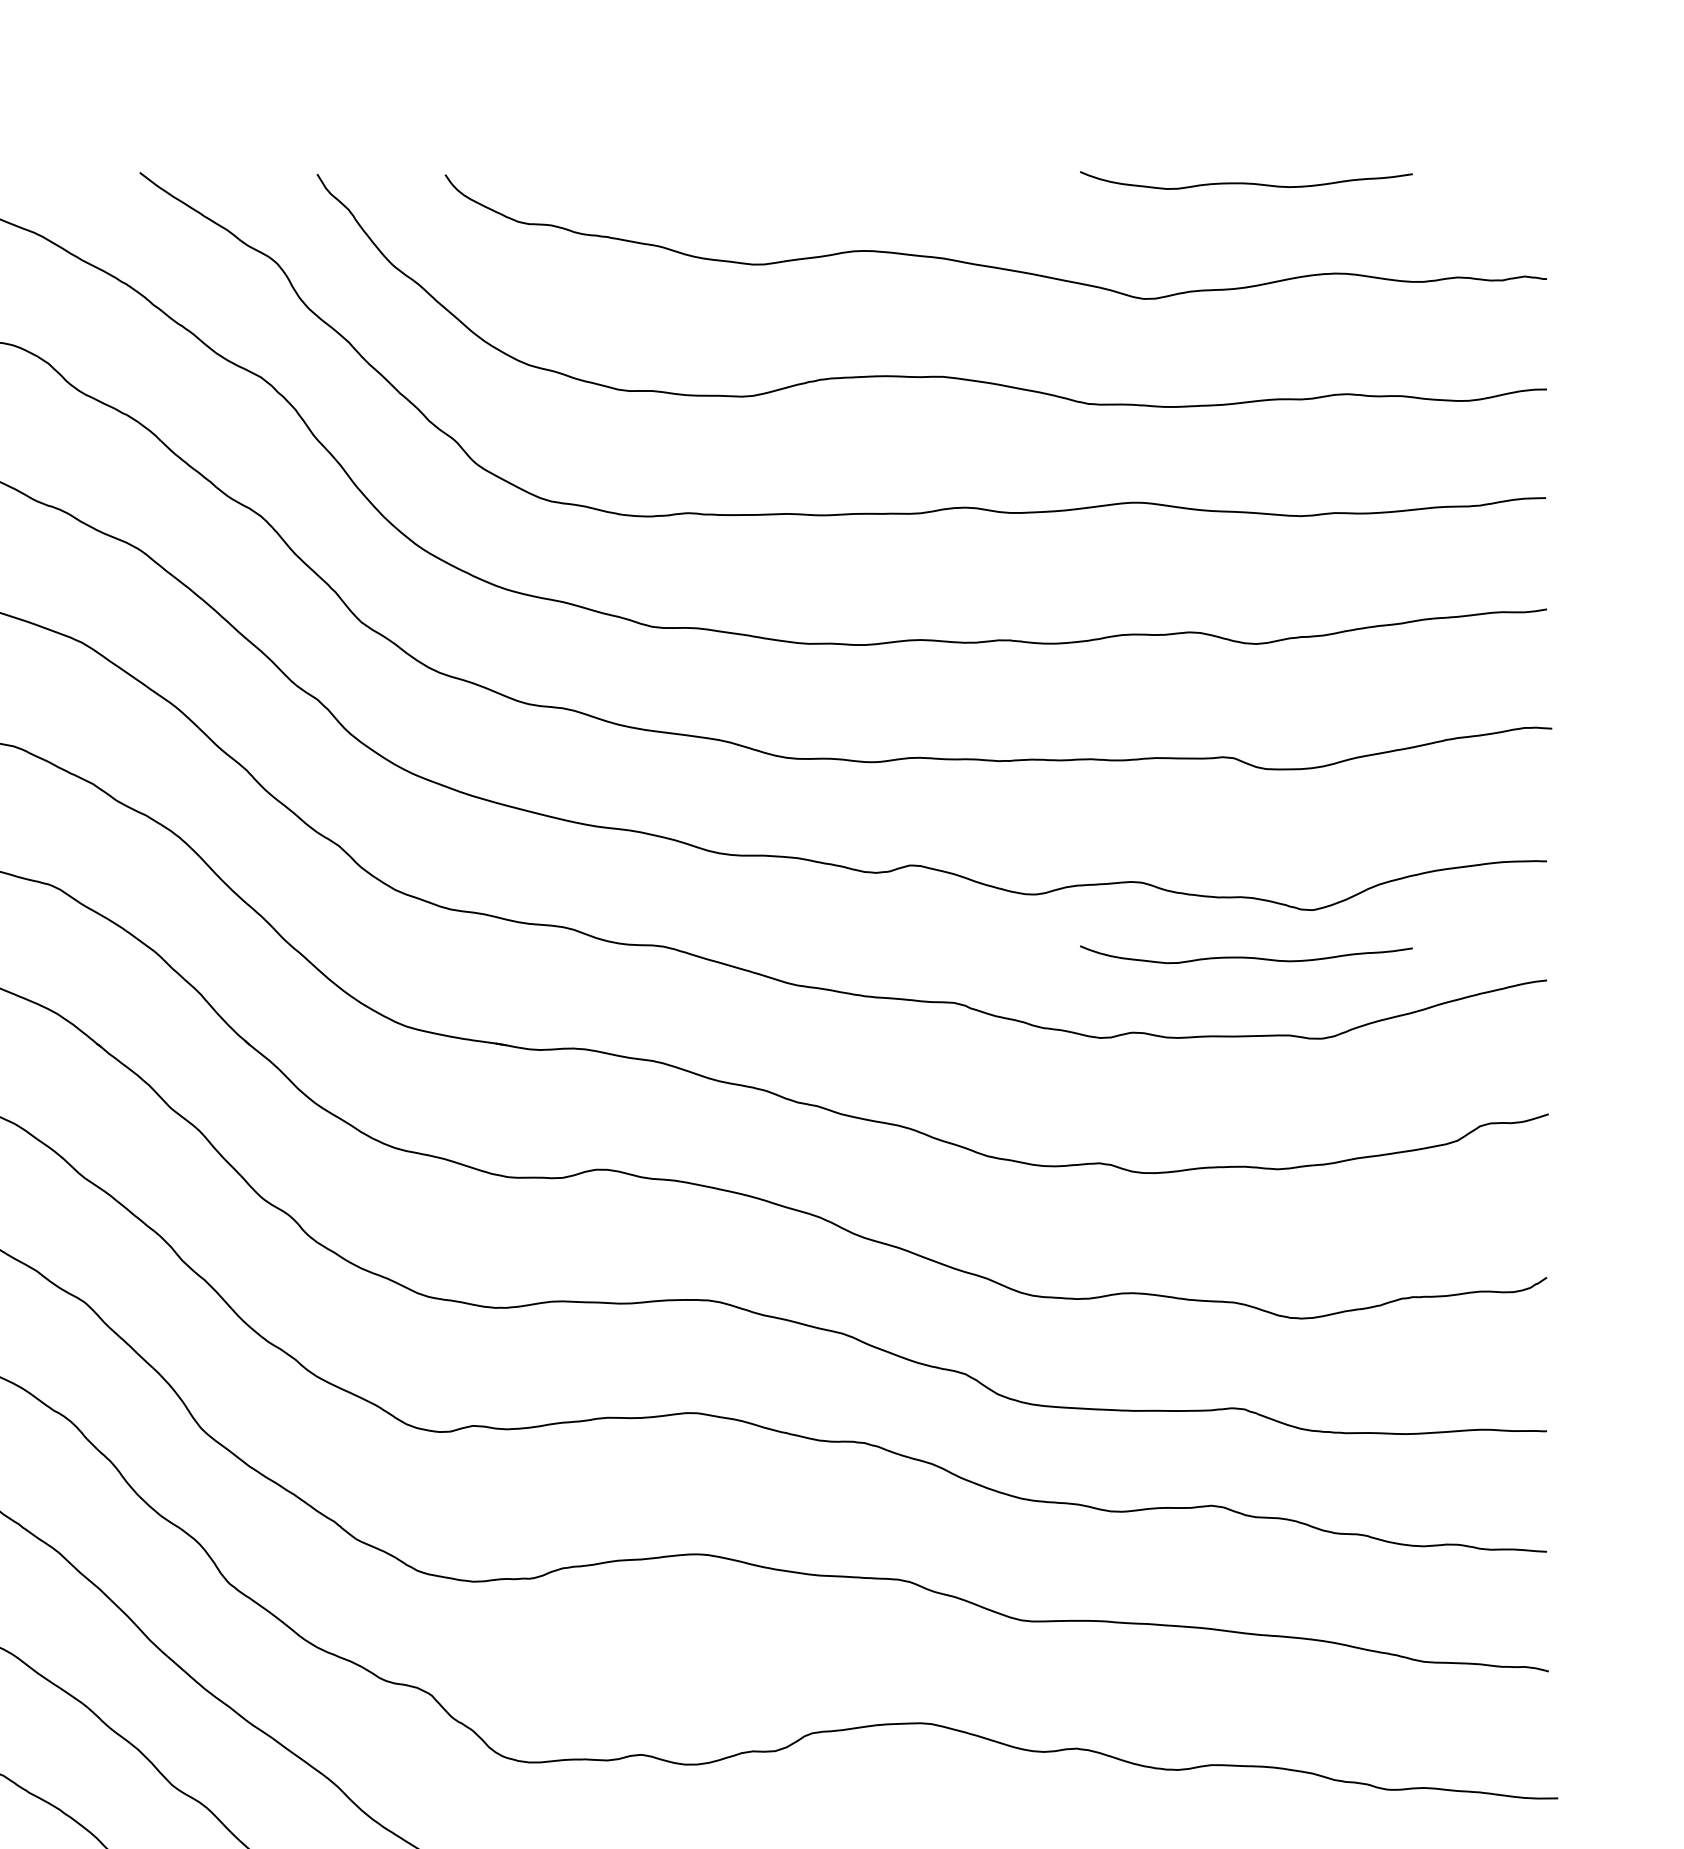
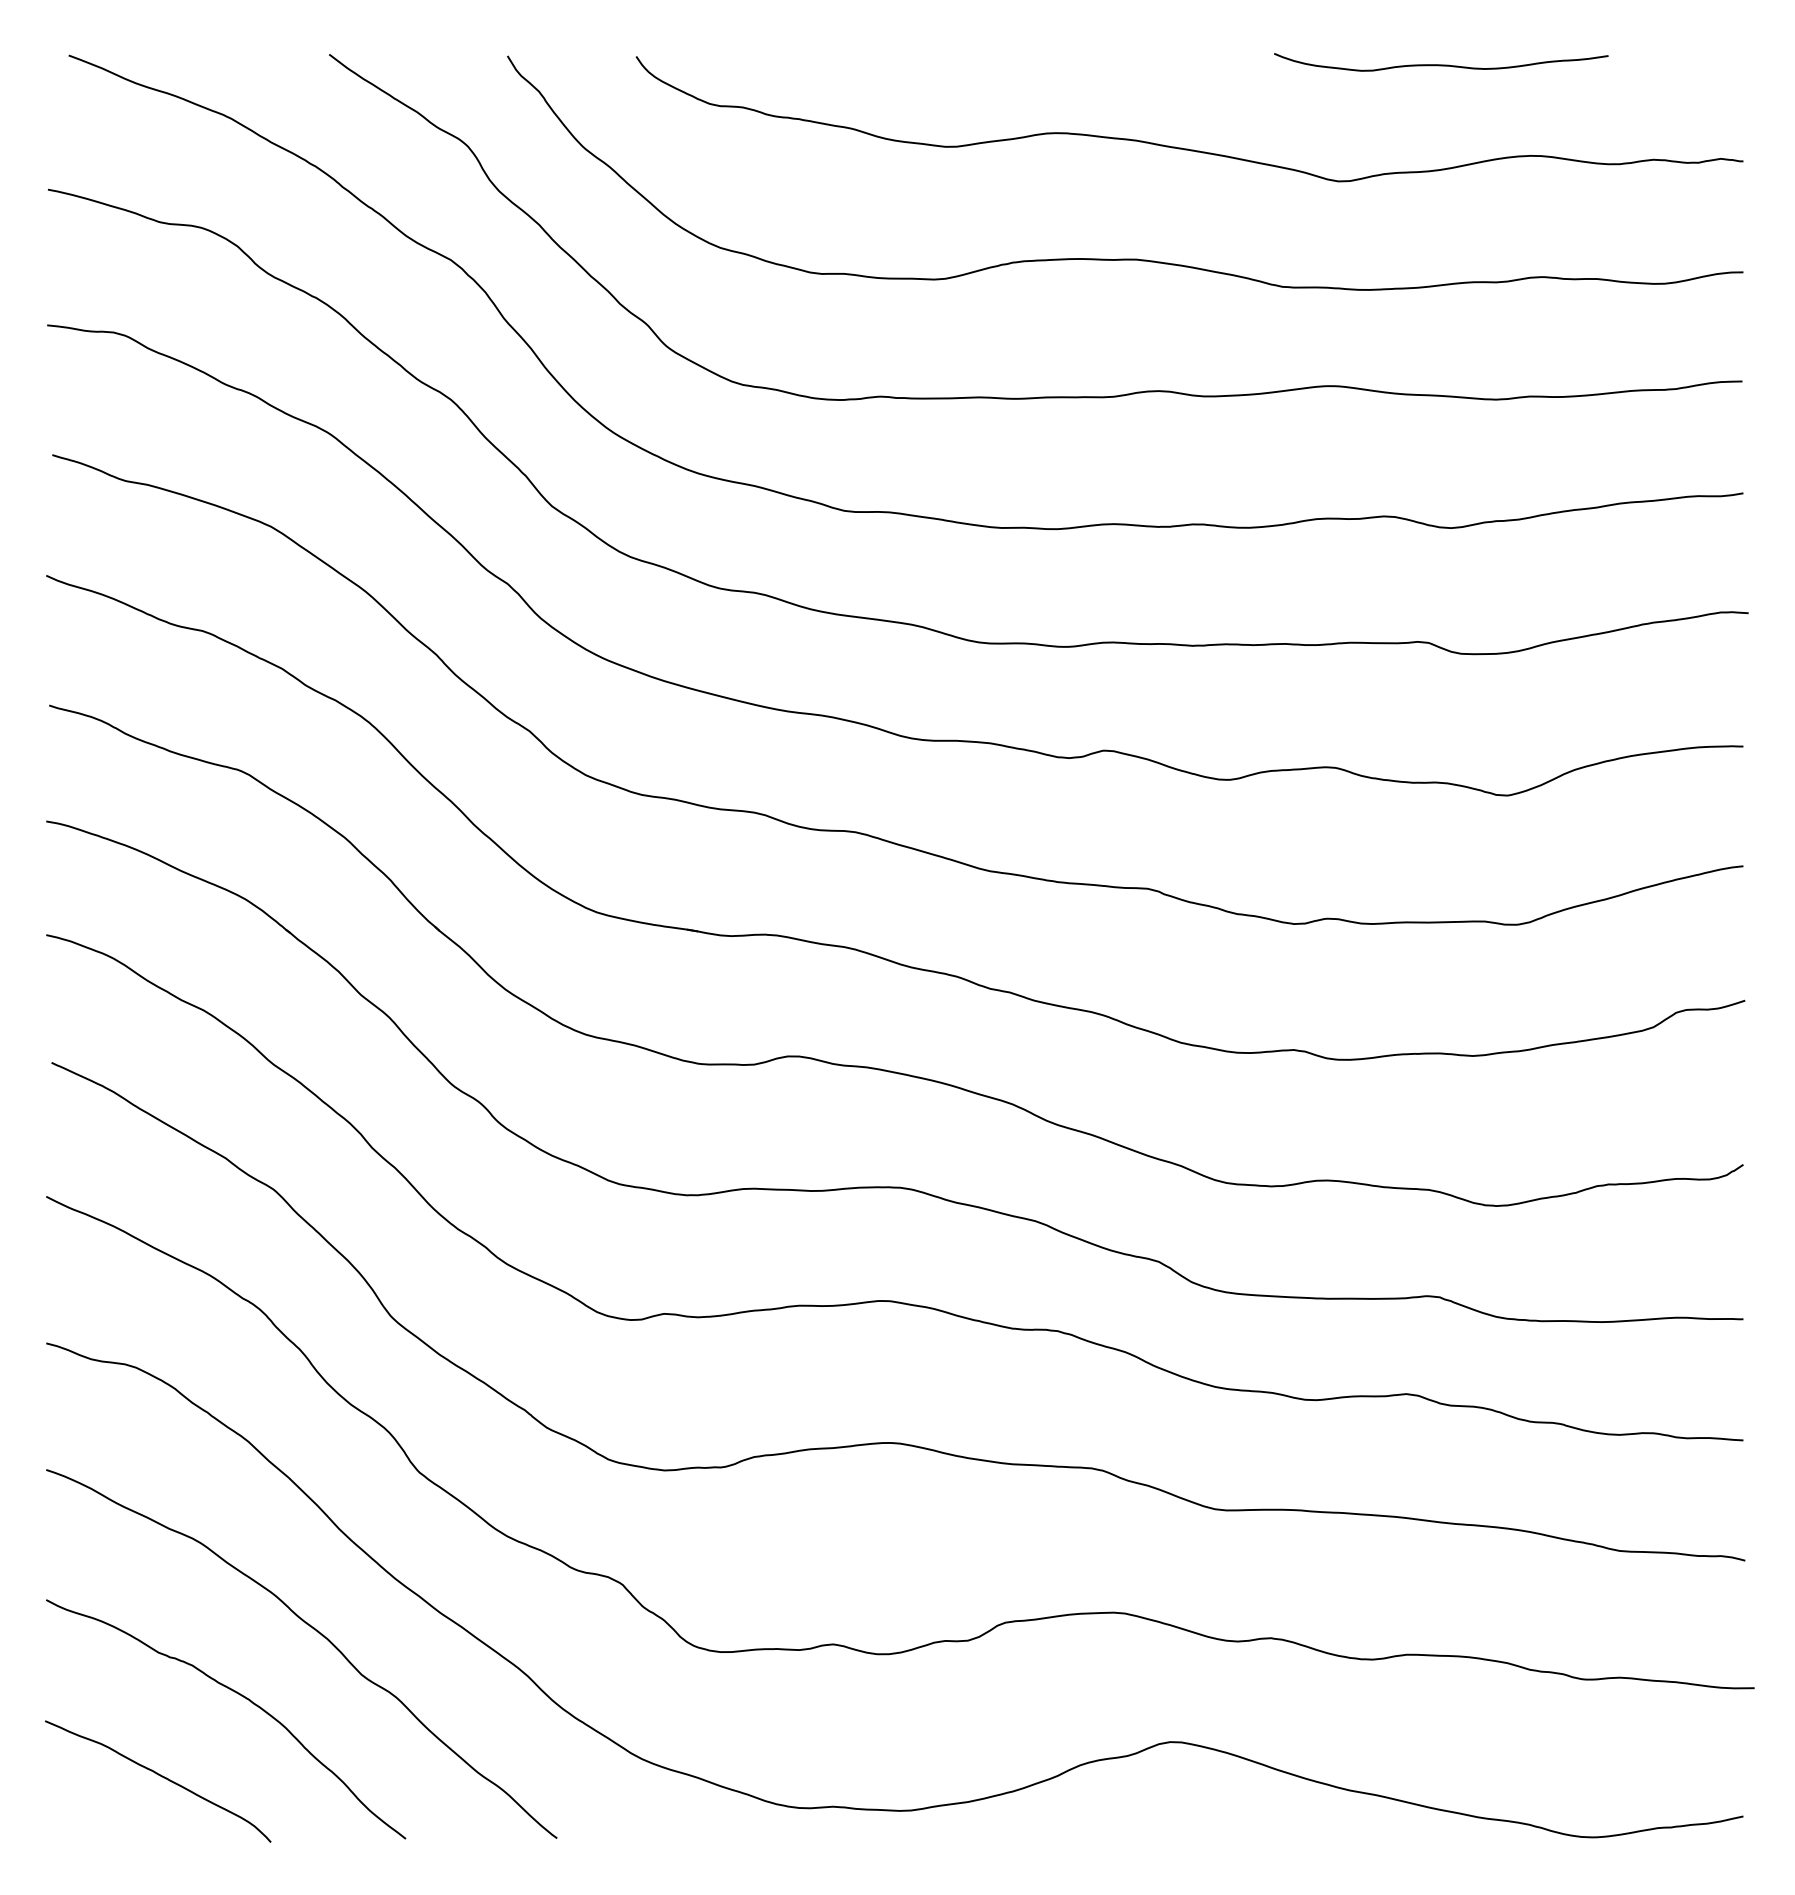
curve: (1246, 956) -> (1441, 842), removed

